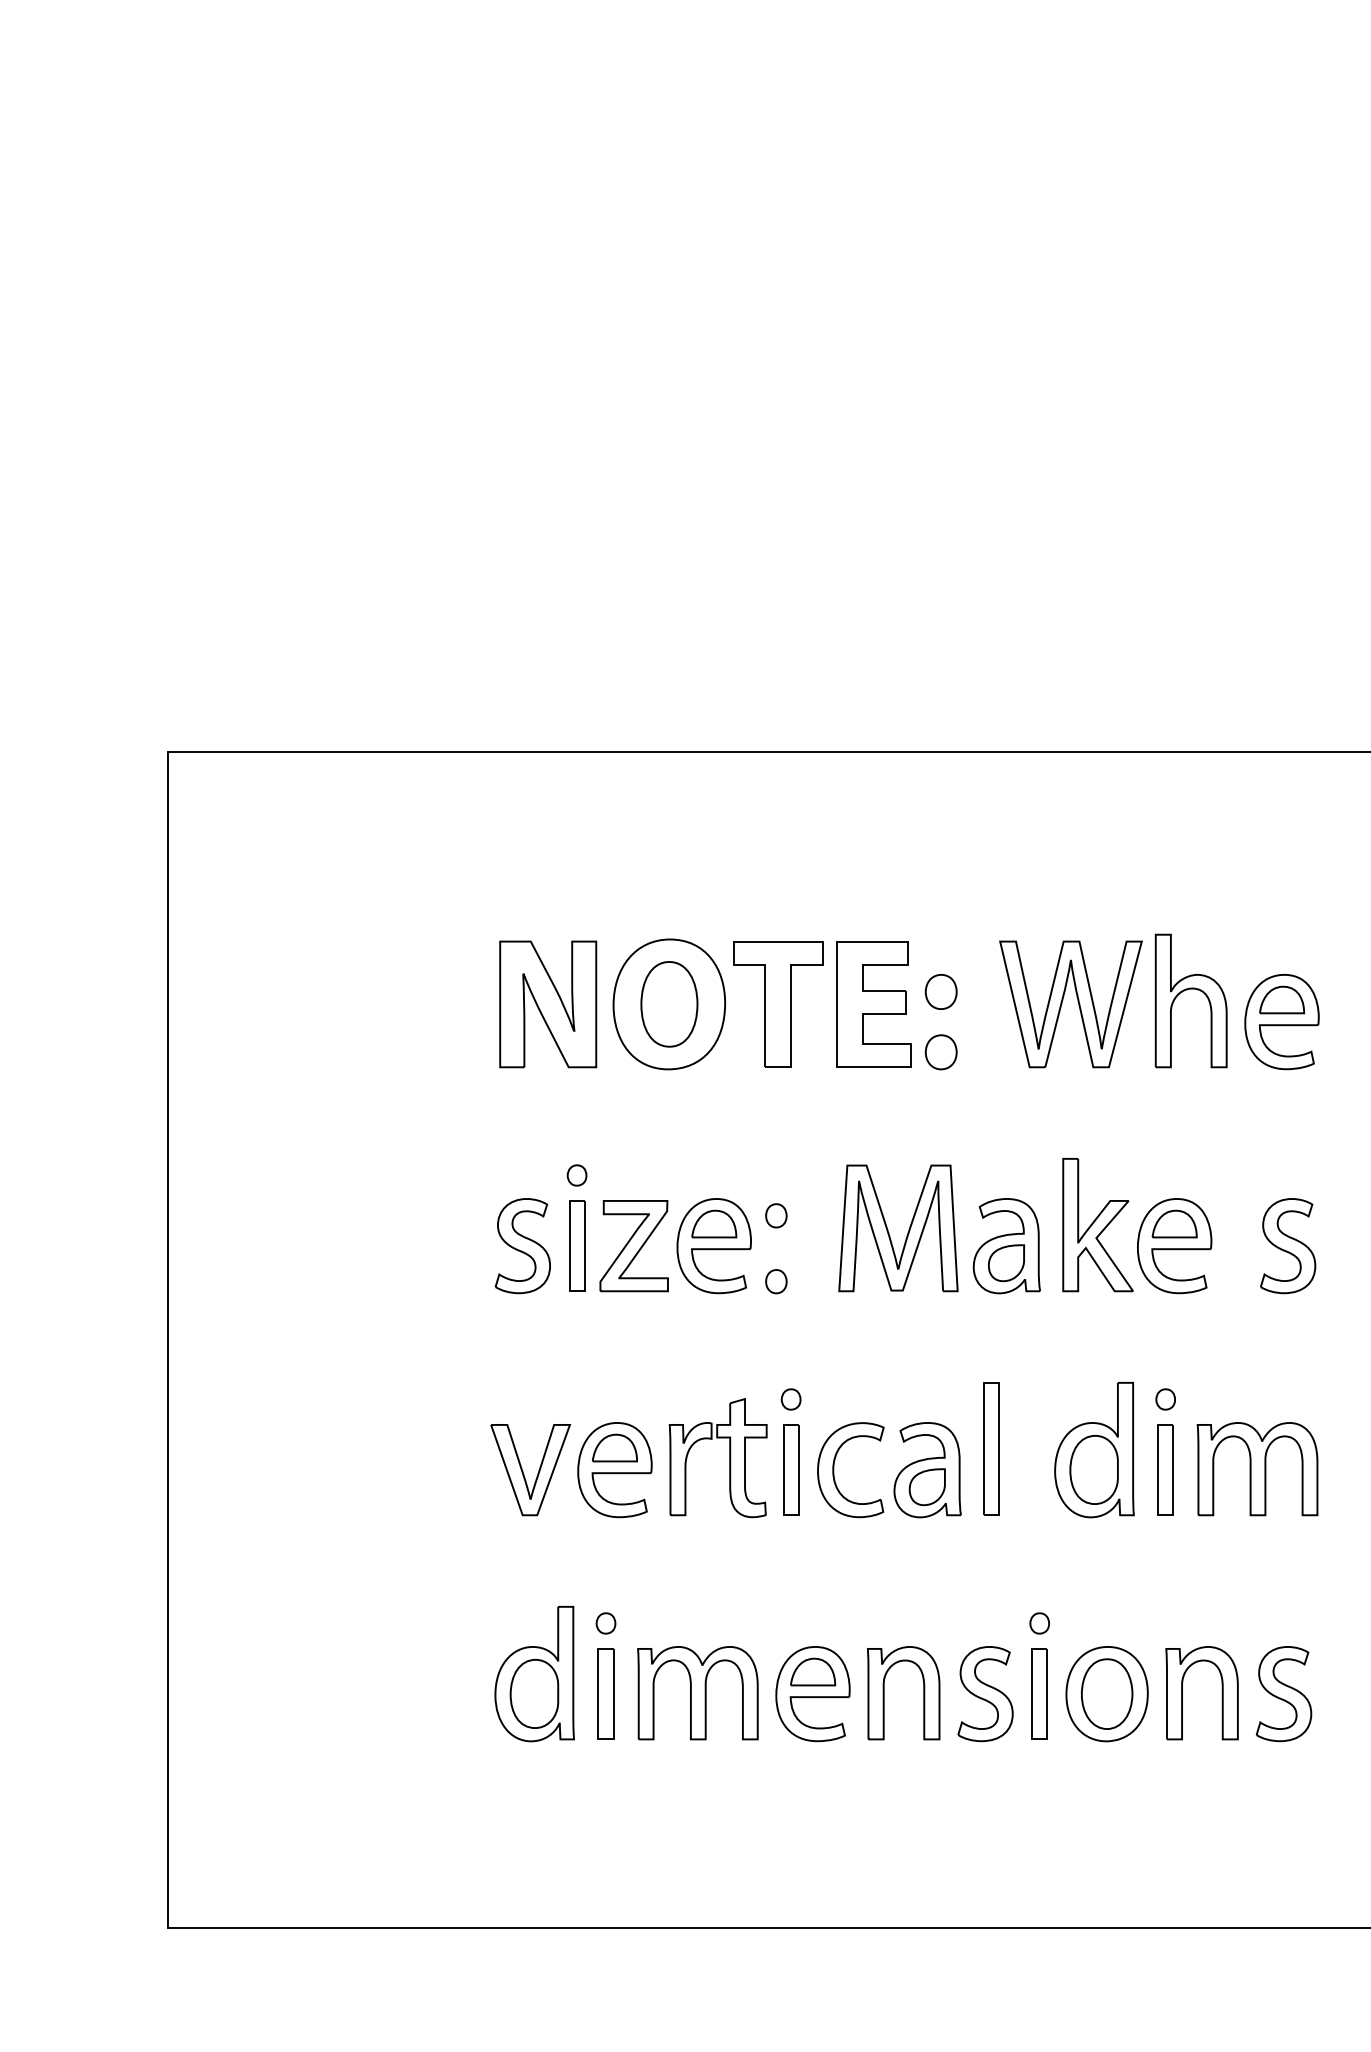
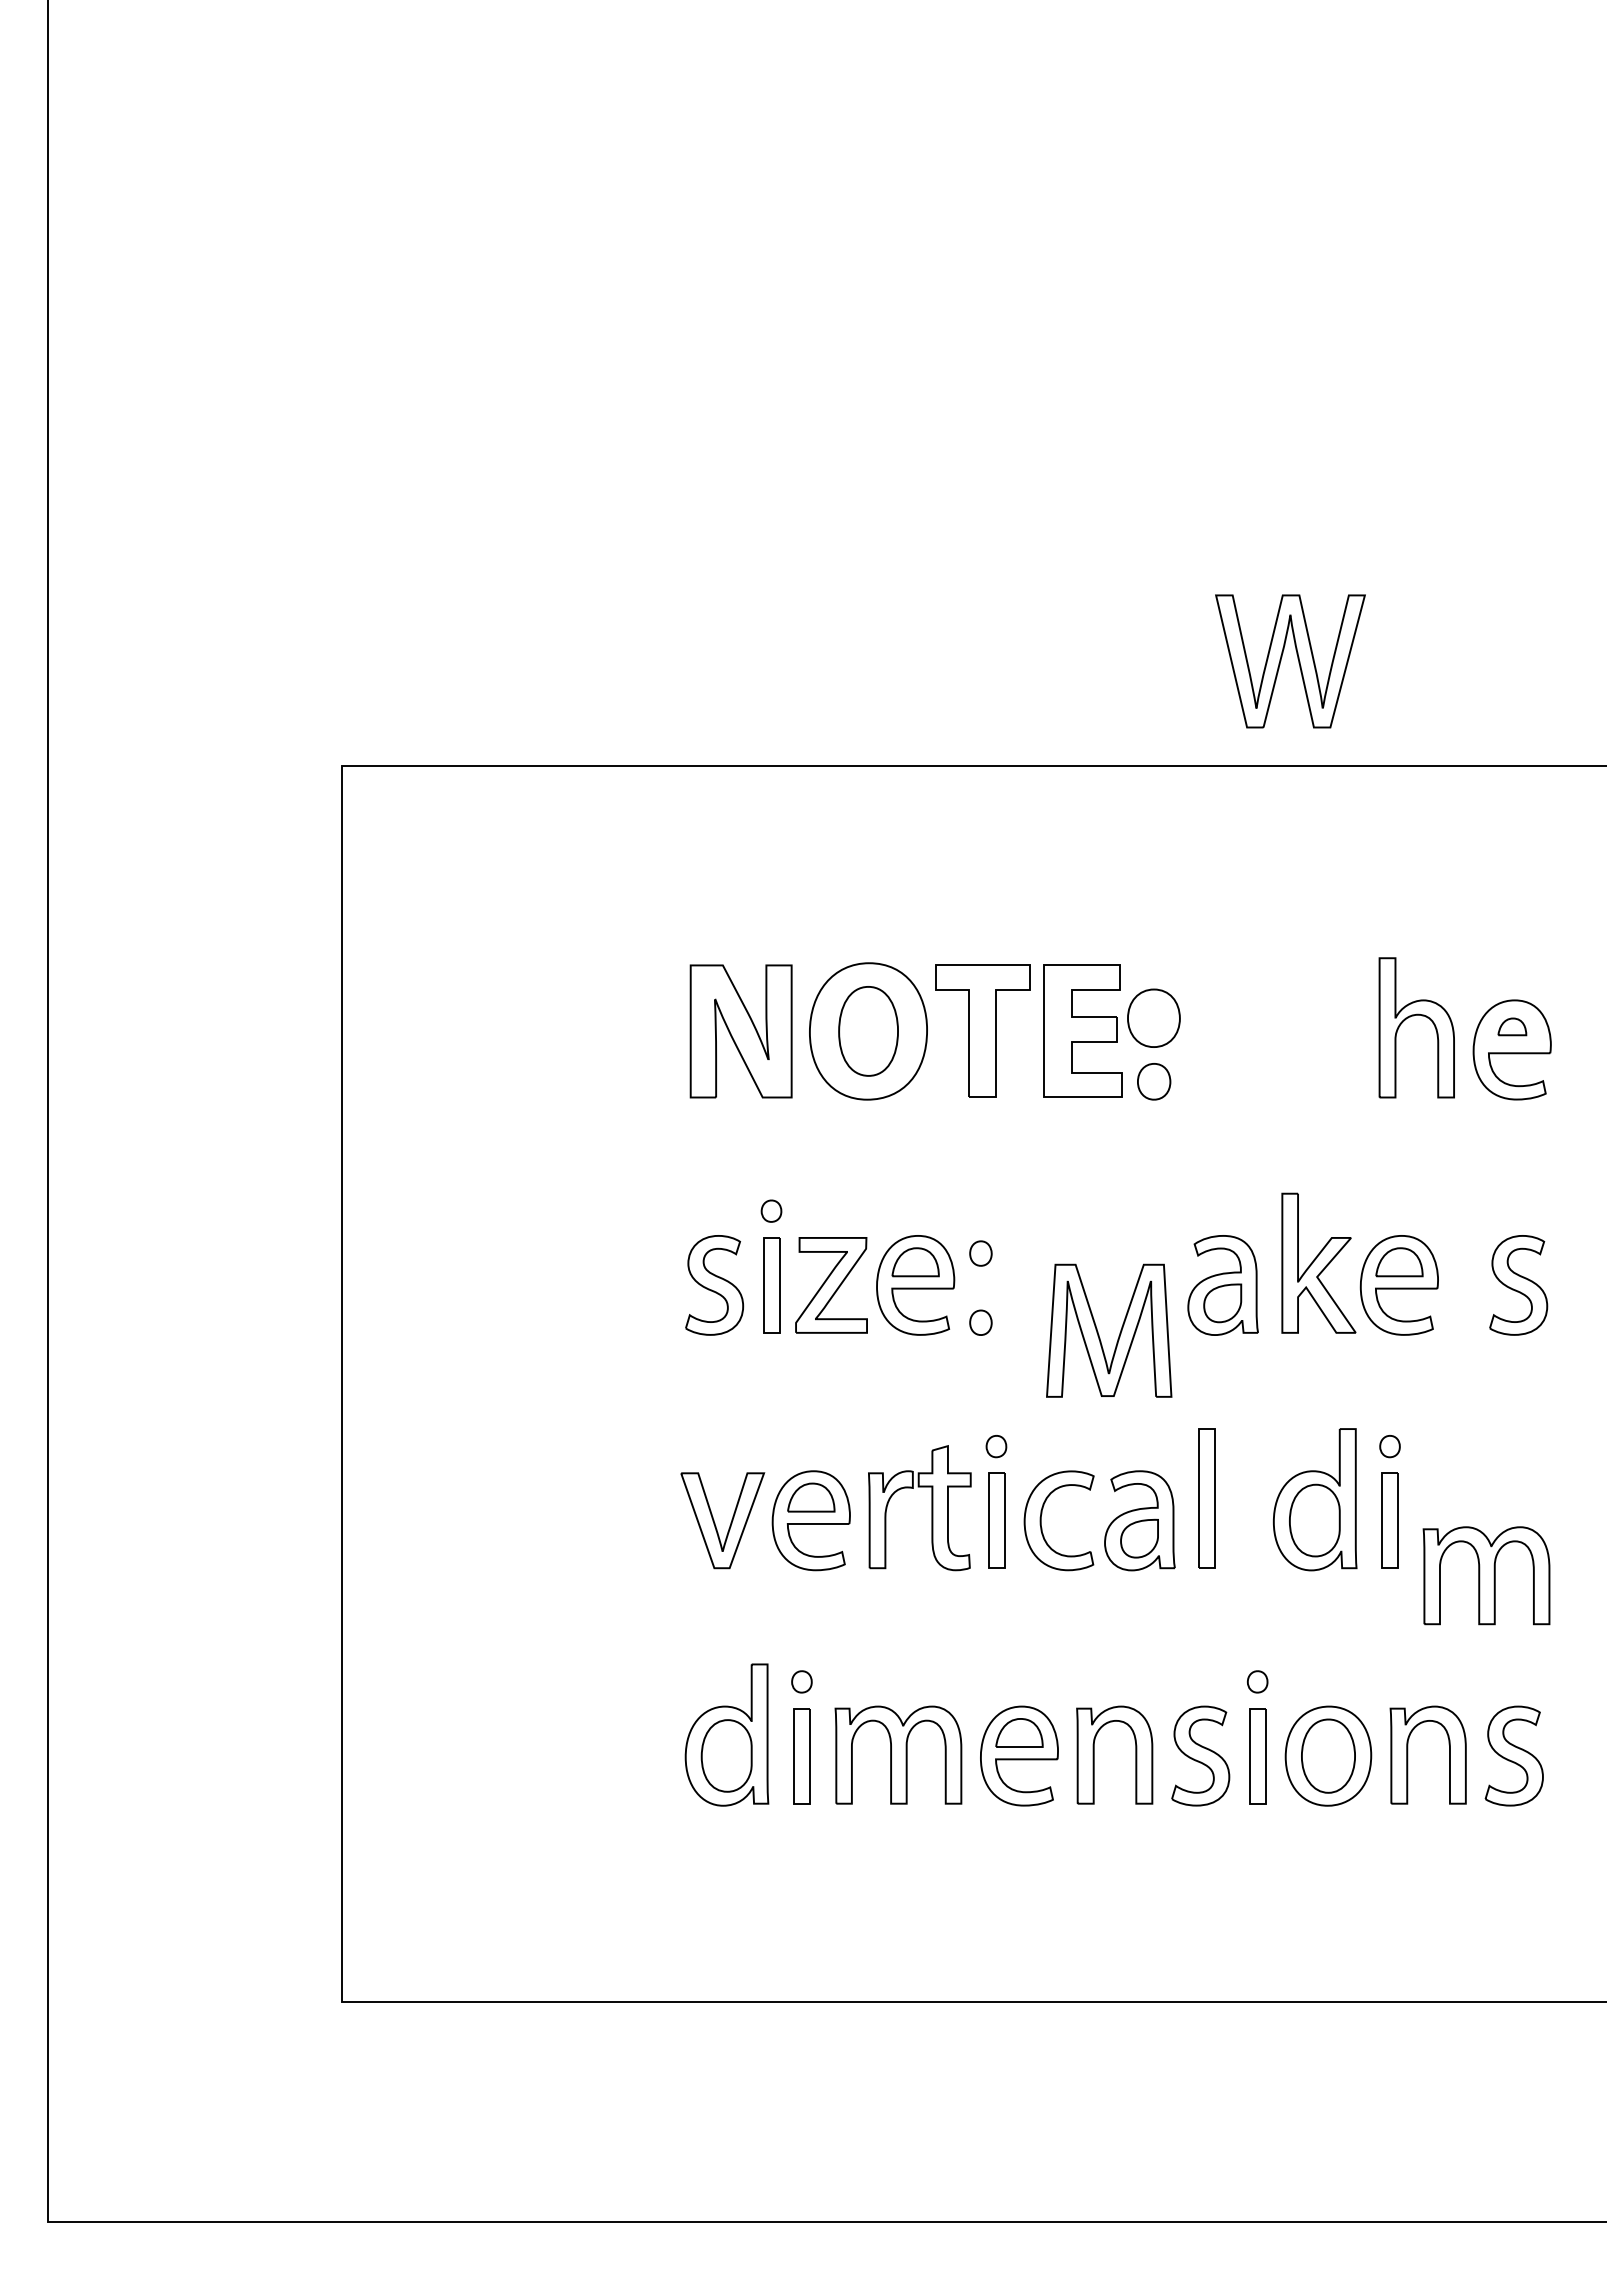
part: (941, 992) -> (1154, 1018), size x1.6
part: (1282, 999) -> (1512, 1026), size x0.6
part: (1077, 1002) -> (1297, 659), moved
part: (908, 1230) -> (1119, 1332), moved
part: (1257, 1468) -> (1486, 1575), moved

